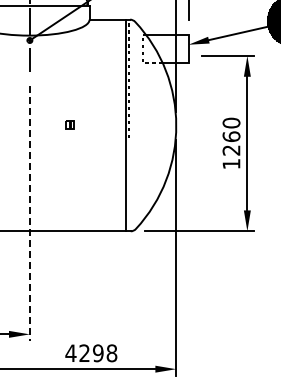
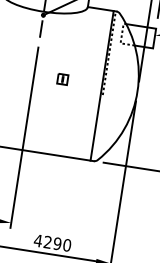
part: (69, 124) -> (62, 78), size x1.67
line: (29, 213) -> (24, 137), dashed -> solid
text: (111, 352) -> (66, 244), 4298 -> 4290

